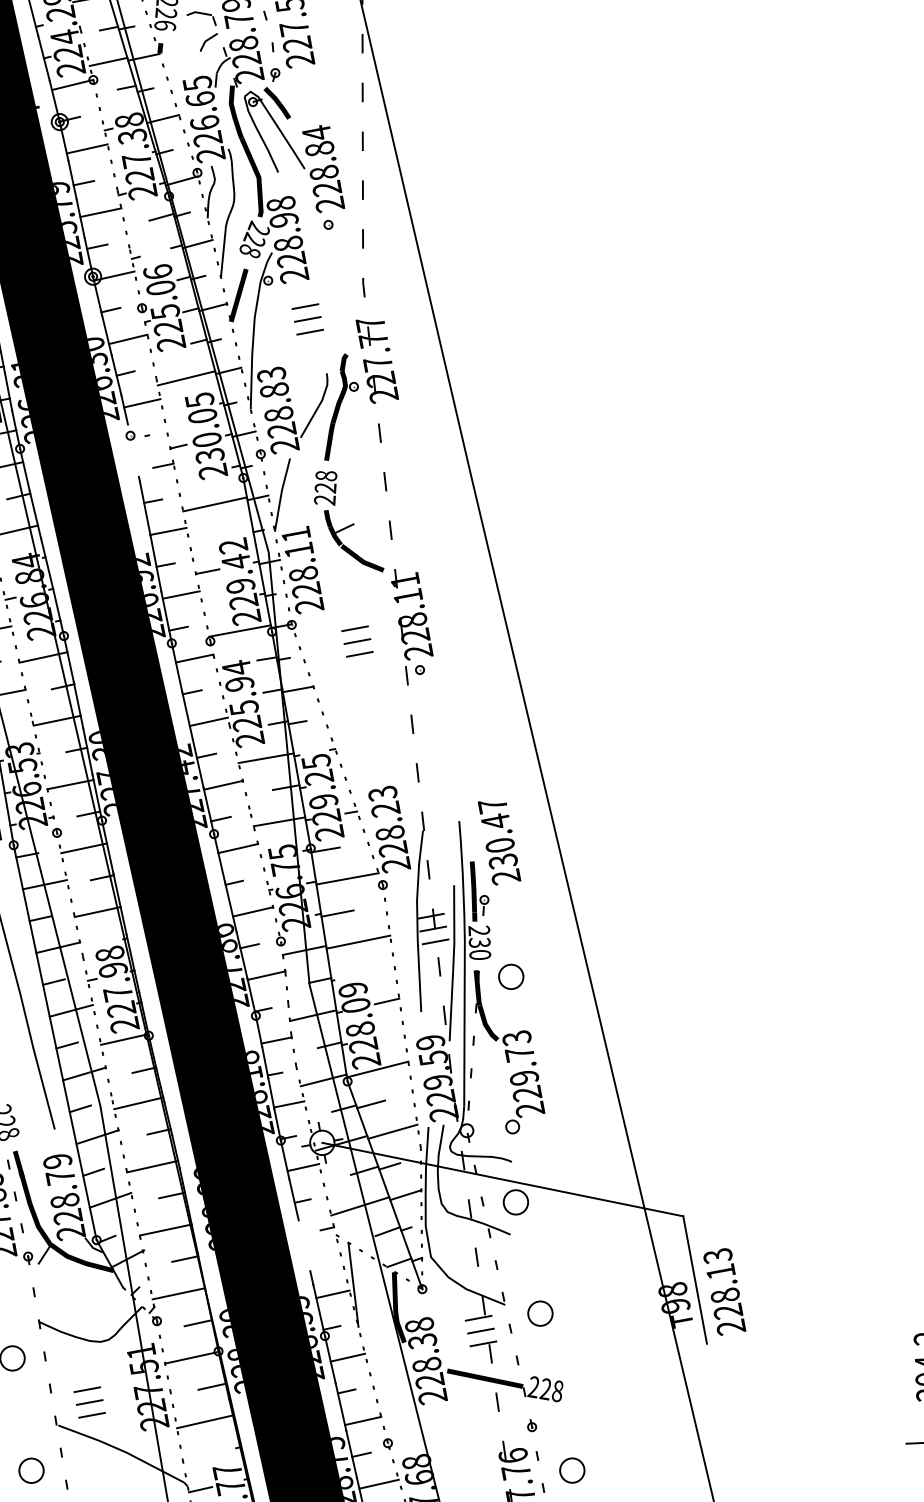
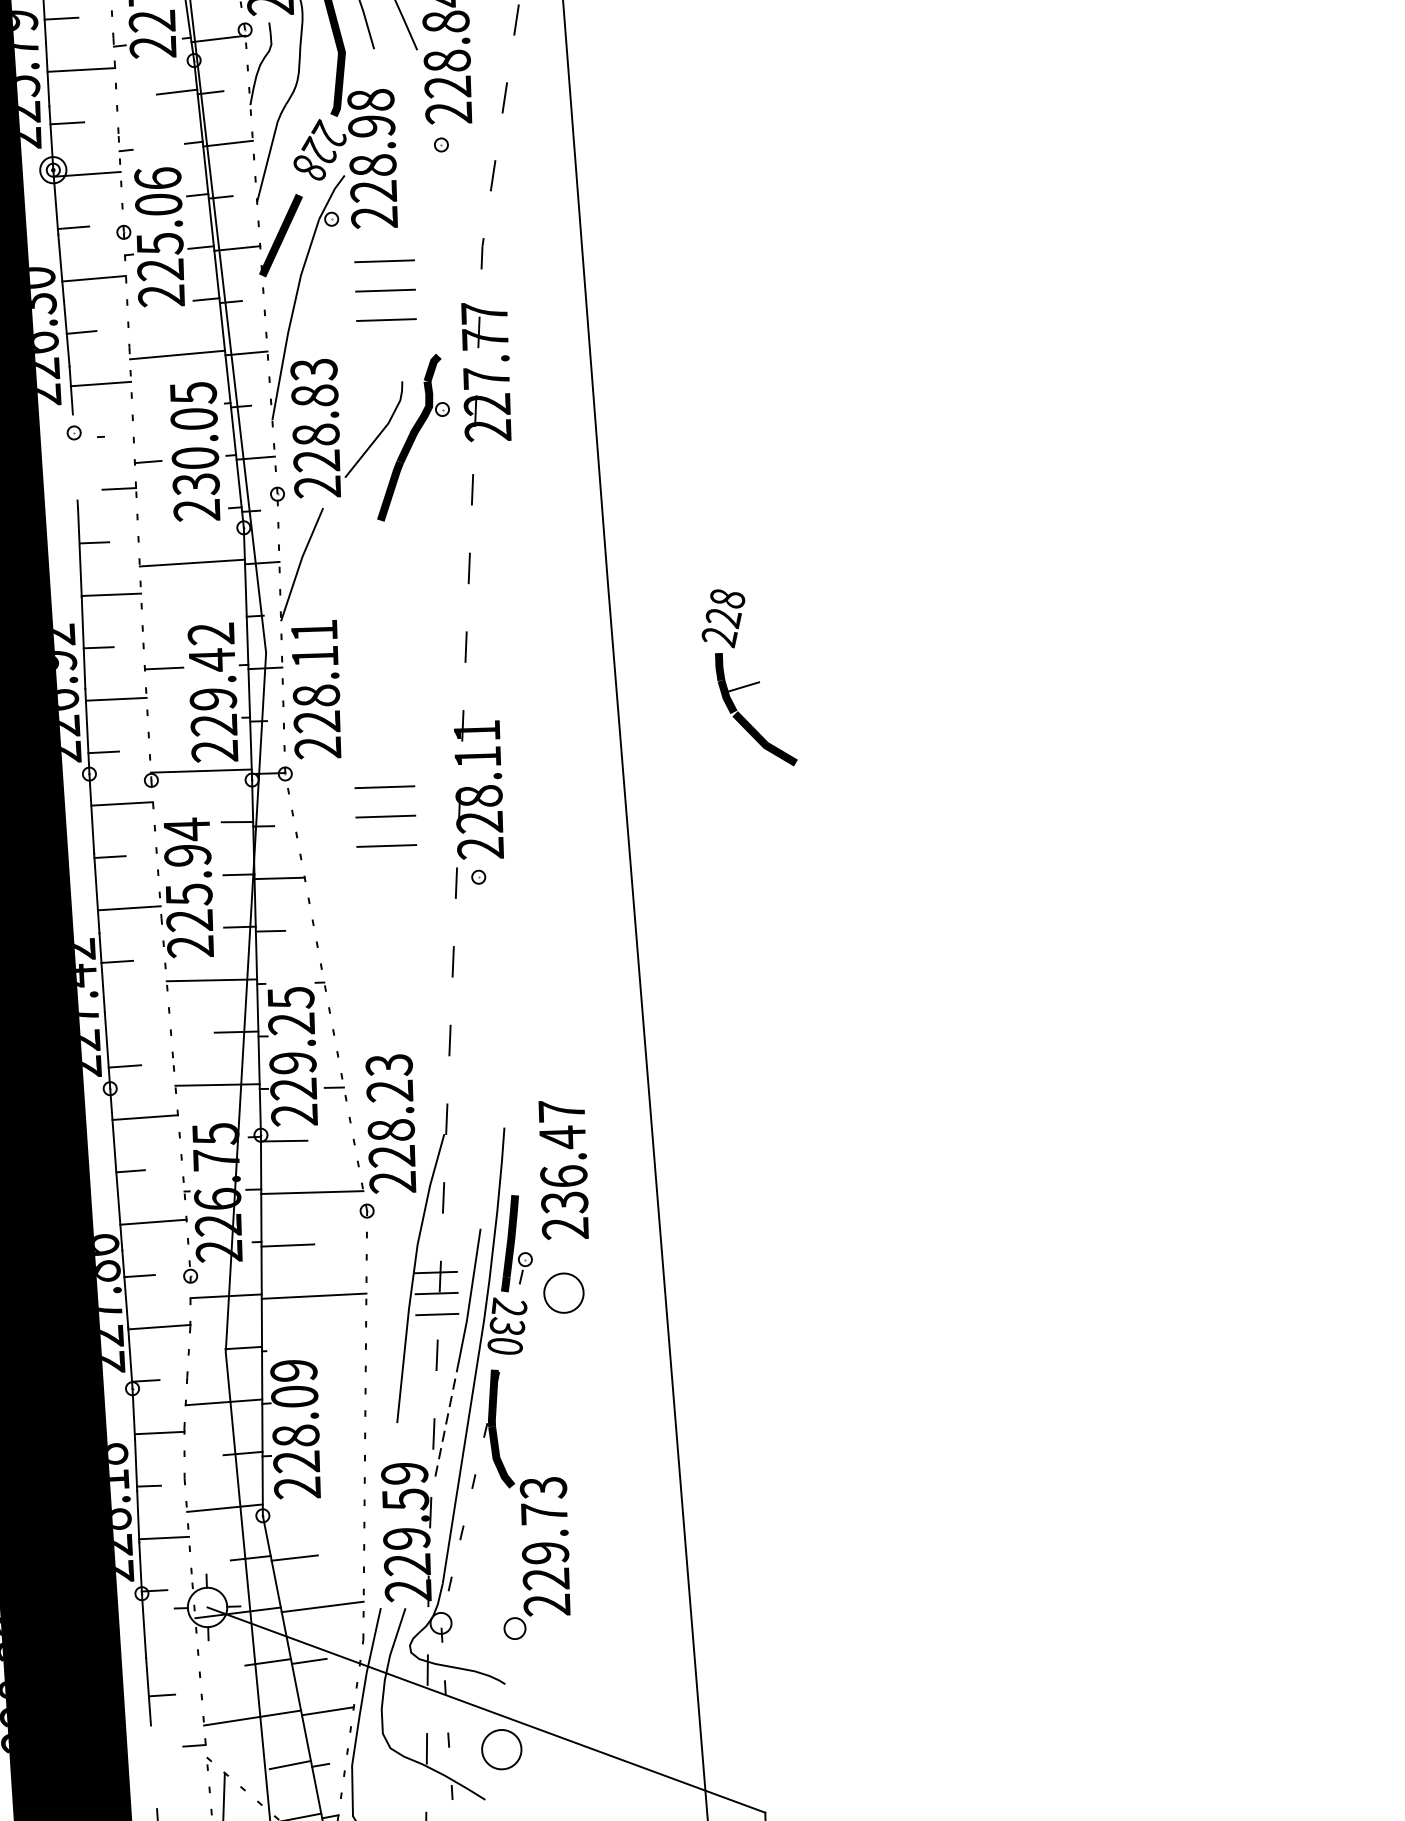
part: (307, 319) -> (384, 290), size x1.4
part: (349, 521) -> (753, 676), moved
part: (357, 641) -> (385, 816), size x1.4
line: (222, 784) -> (135, 1011), removed
text: (499, 844) -> (562, 1174), 230.47 -> 236.47
circle: (511, 976) -> (564, 1292), moved
line: (386, 1001) -> (344, 1397), removed
line: (451, 1005) -> (447, 1419), solid -> dashed
line: (377, 1069) -> (313, 1503), removed
line: (303, 1167) -> (171, 1642), removed

